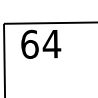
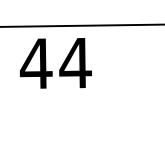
text: (29, 43) -> (35, 62), 64 -> 44

